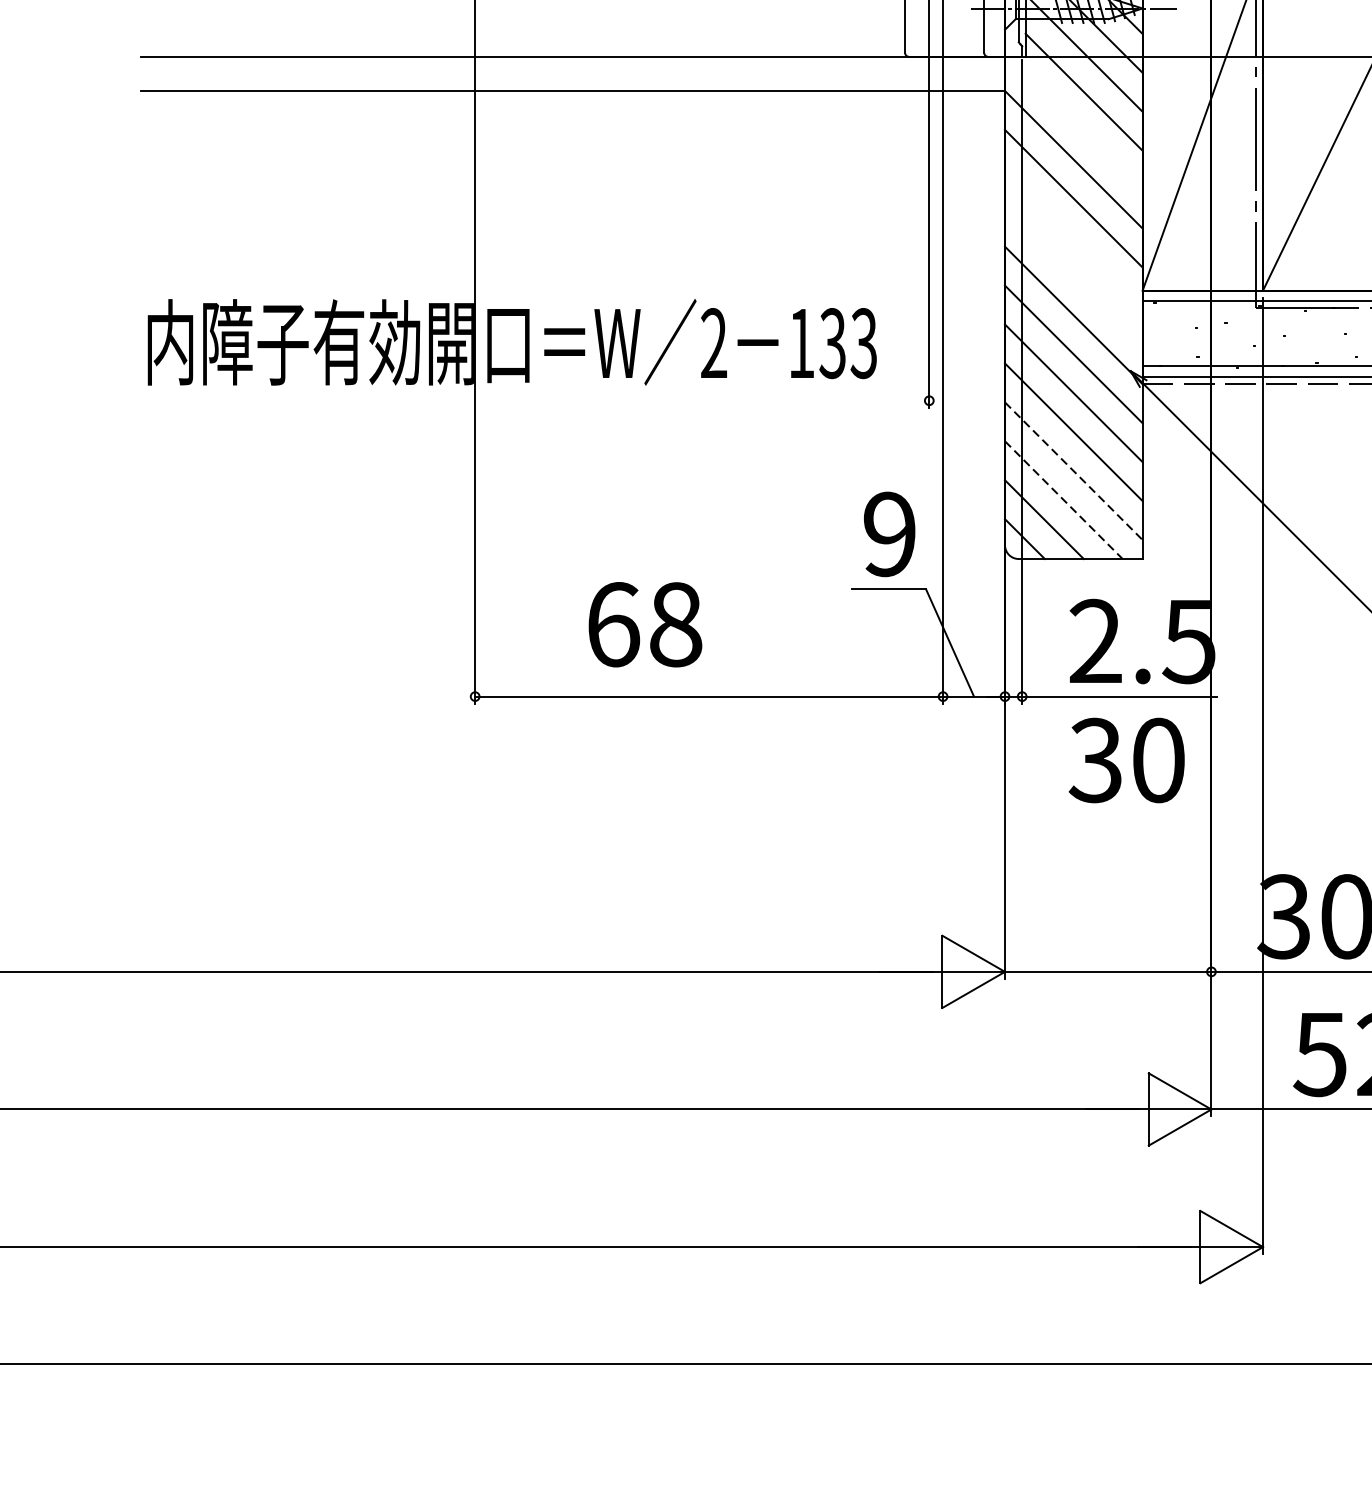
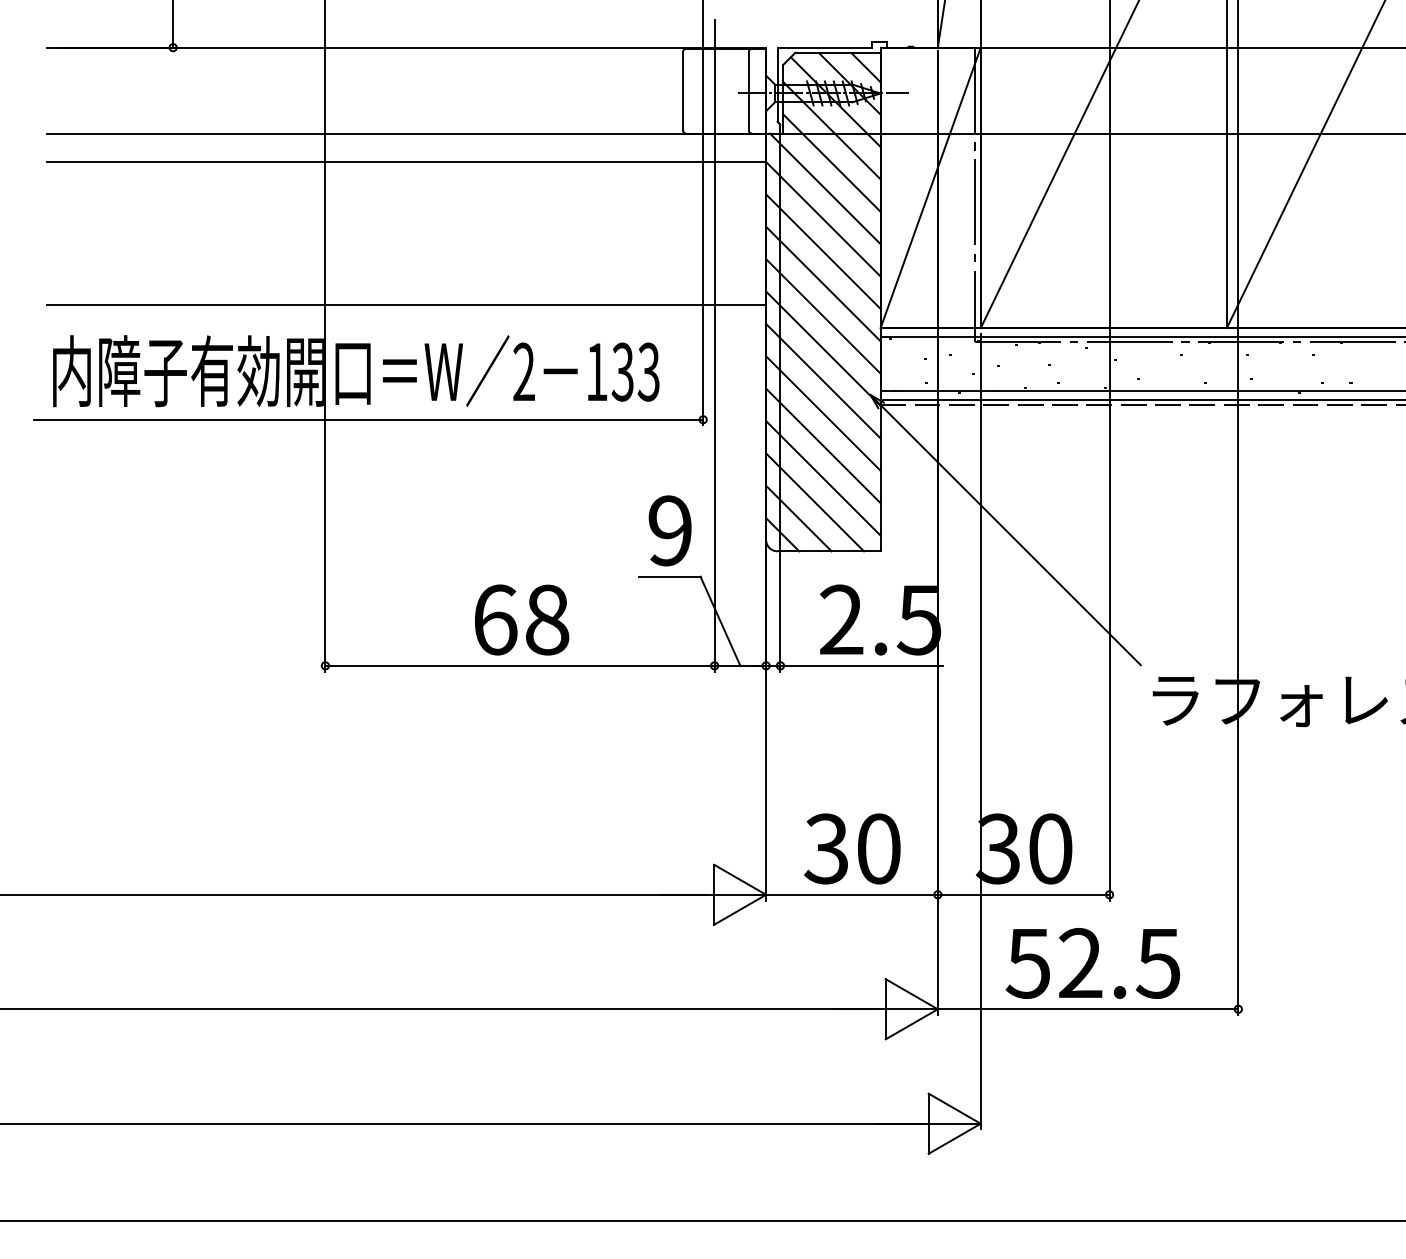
line: (1075, 122) -> (824, 188), added
line: (1073, 236) -> (823, 283), added
line: (572, 263) -> (406, 305), added
line: (1073, 276) -> (823, 316), added
line: (526, 400) -> (368, 419), added
line: (1073, 471) -> (823, 478), dashed -> solid
line: (1064, 500) -> (815, 502), dashed -> solid
text: (645, 624) -> (522, 619), moved
text: (1126, 759) -> (852, 848), moved

